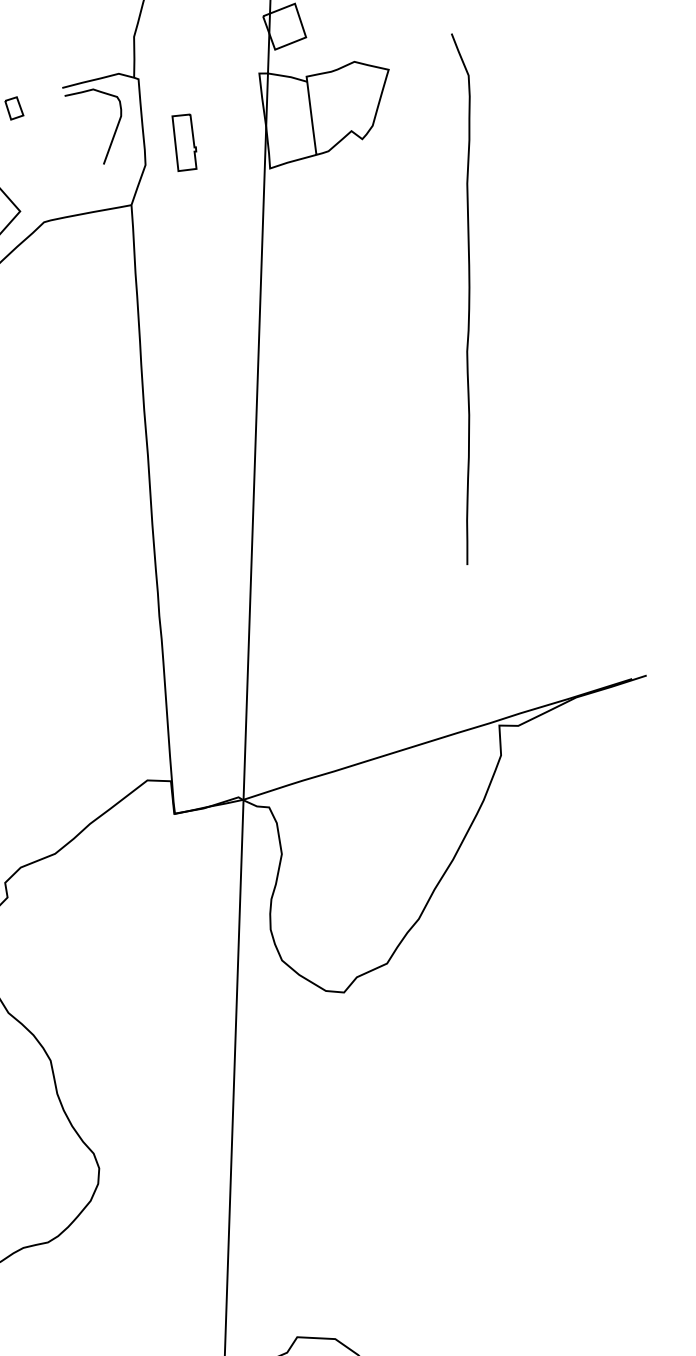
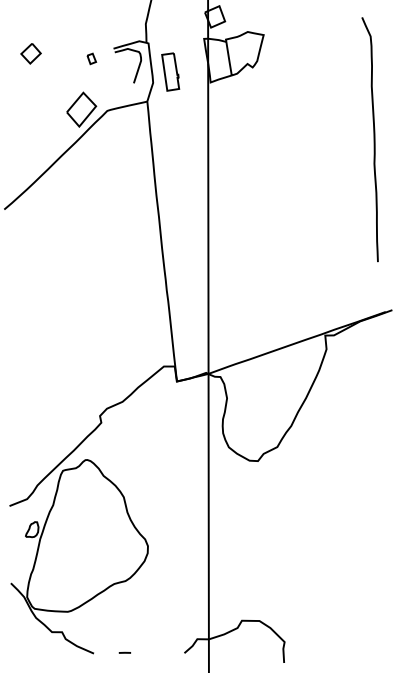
part: (183, 141) -> (170, 71), size x1.43
curve: (467, 299) -> (373, 139), moved

